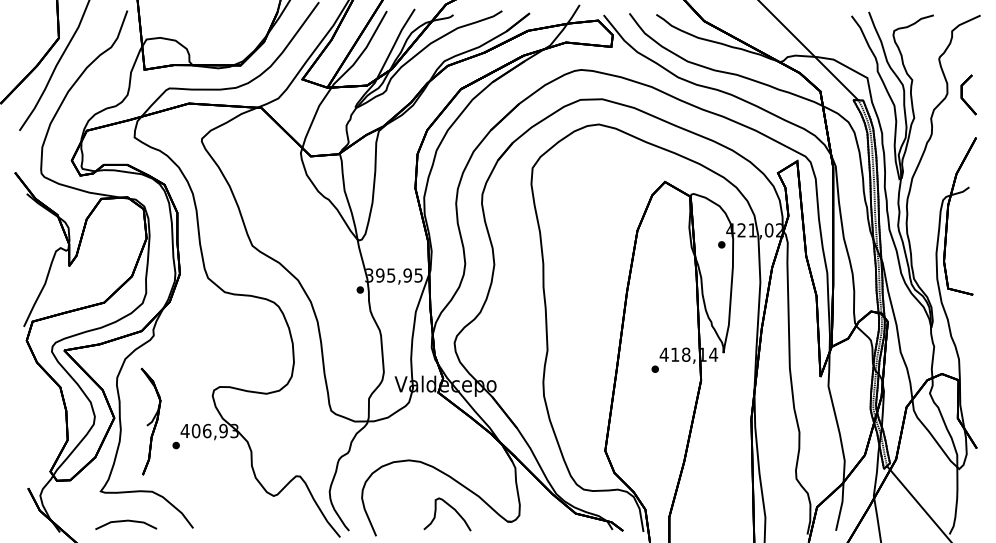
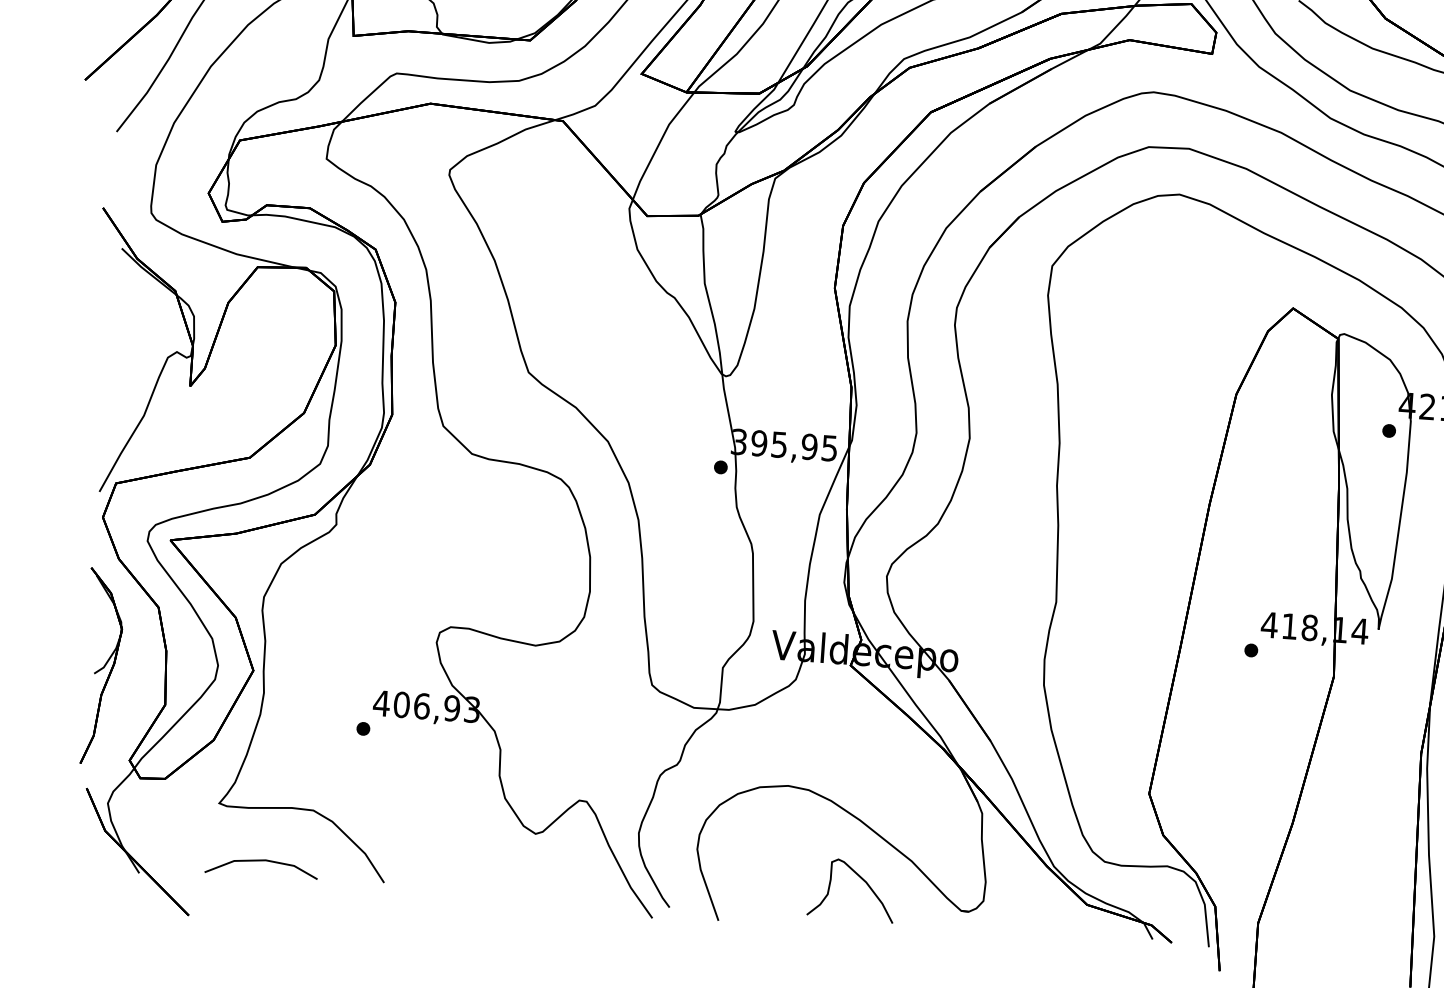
part: (150, 421) -> (101, 666), moved

